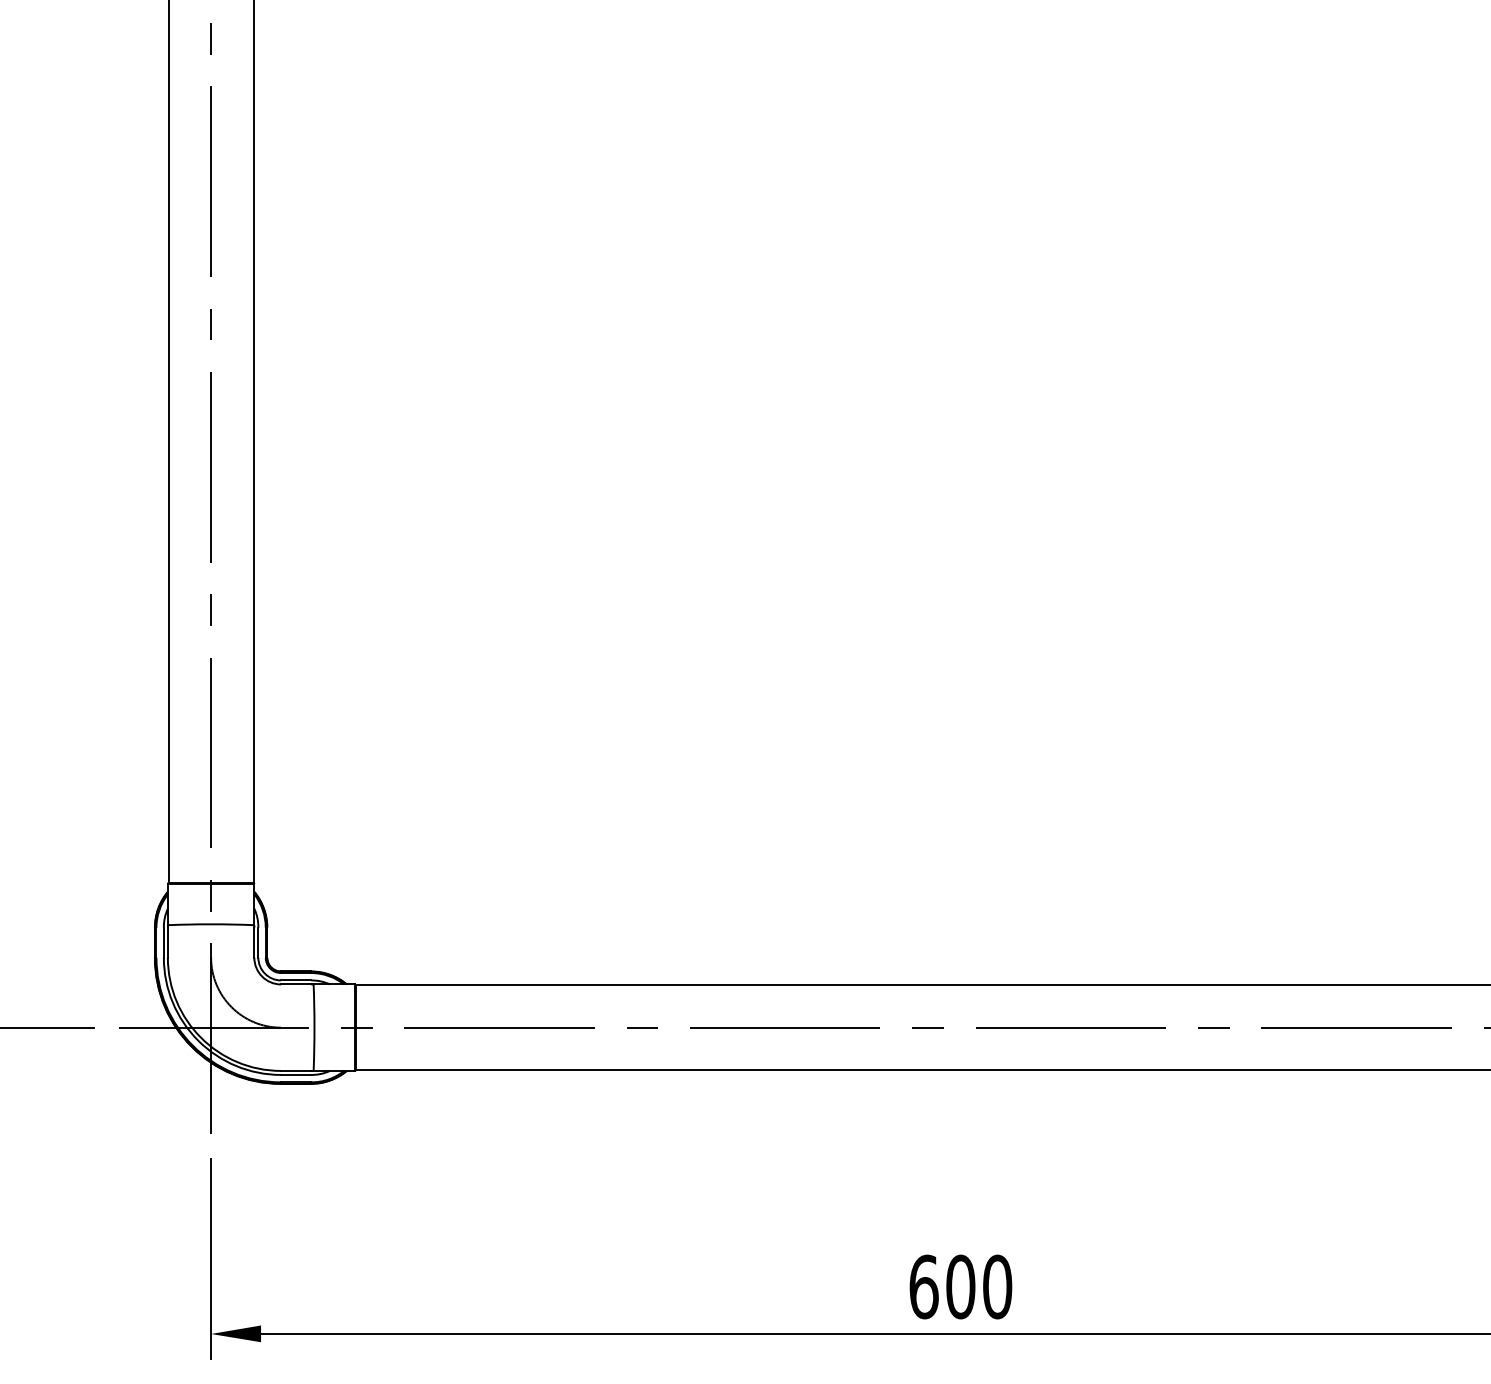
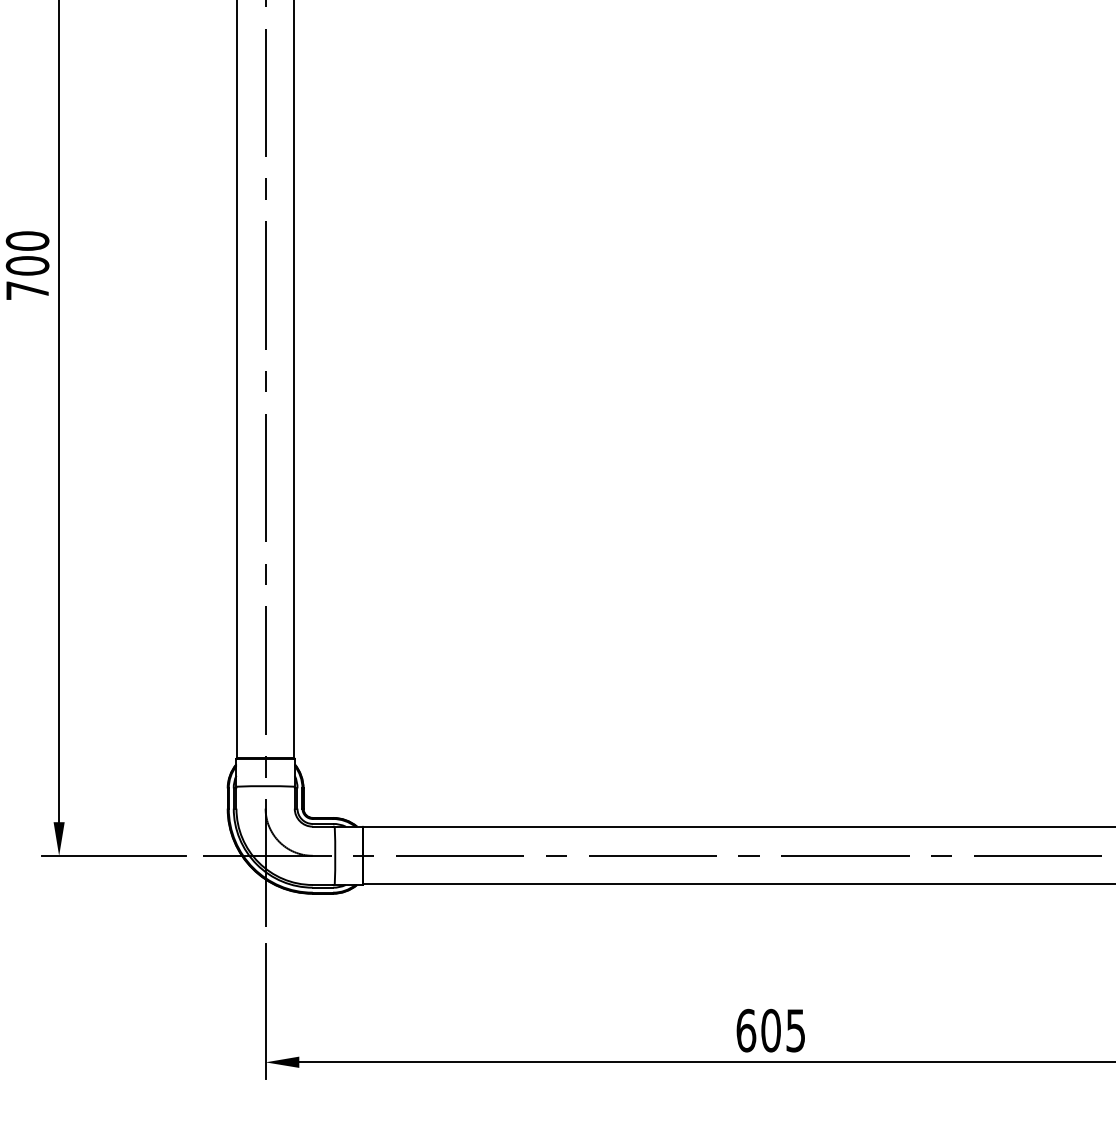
text: (996, 1286) -> (795, 1030), 600 -> 605

